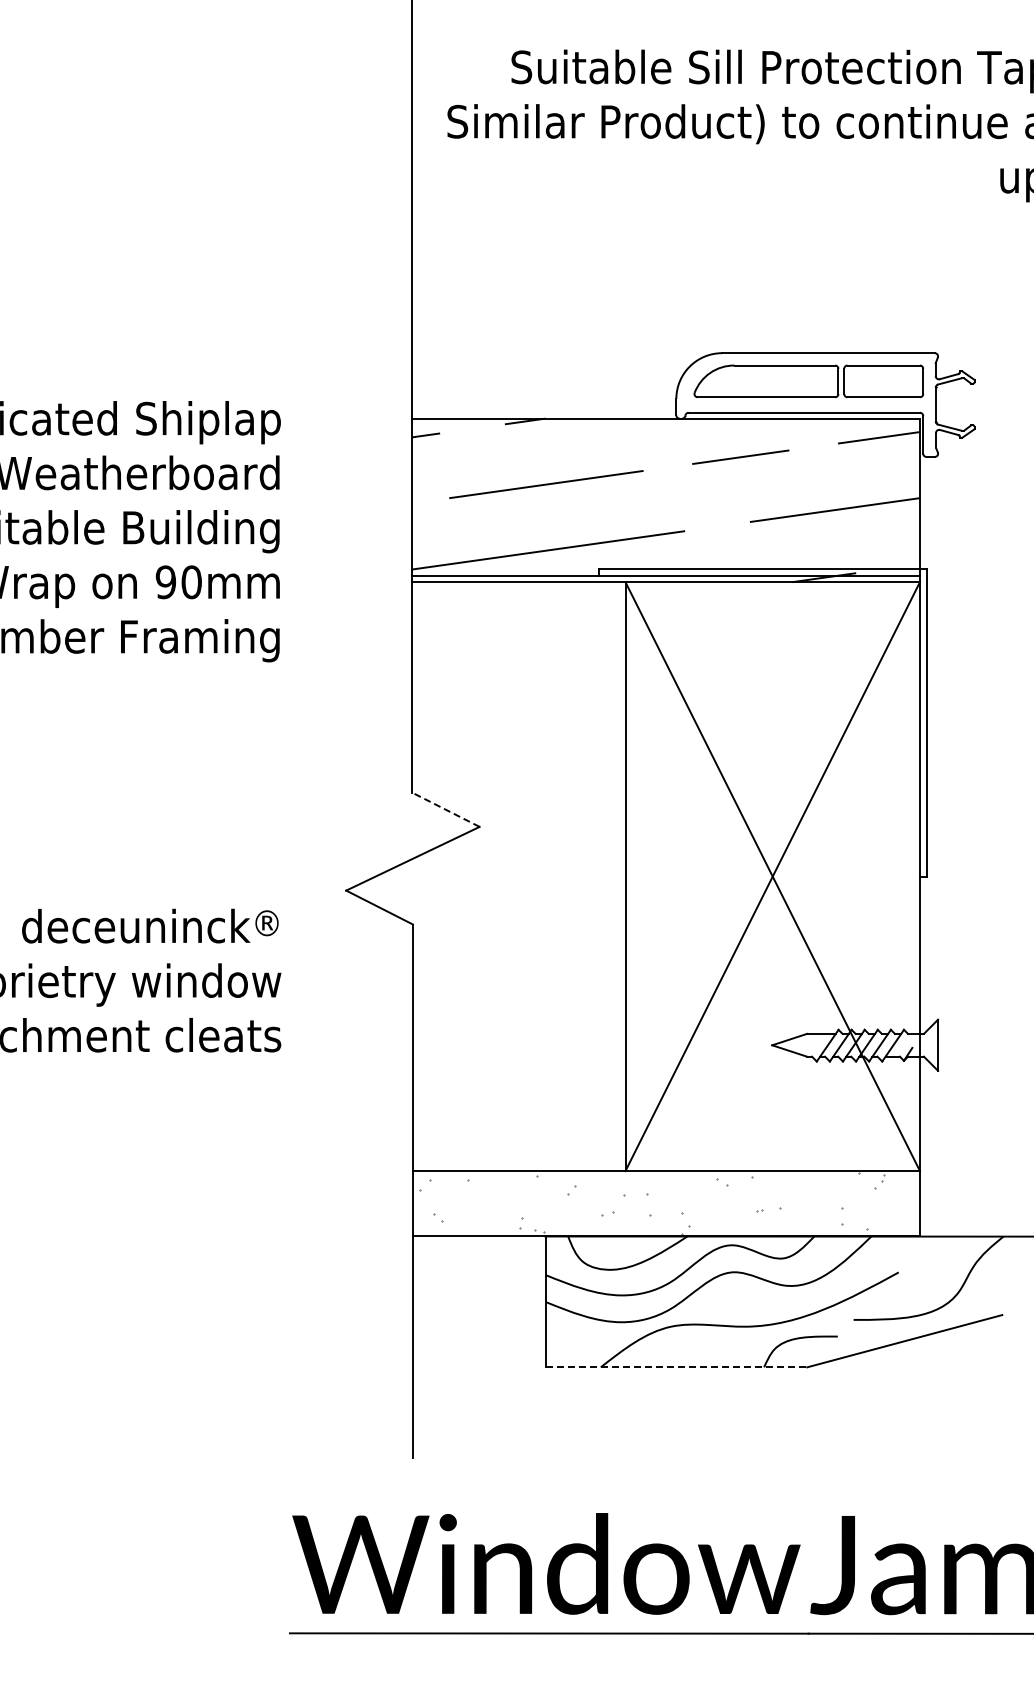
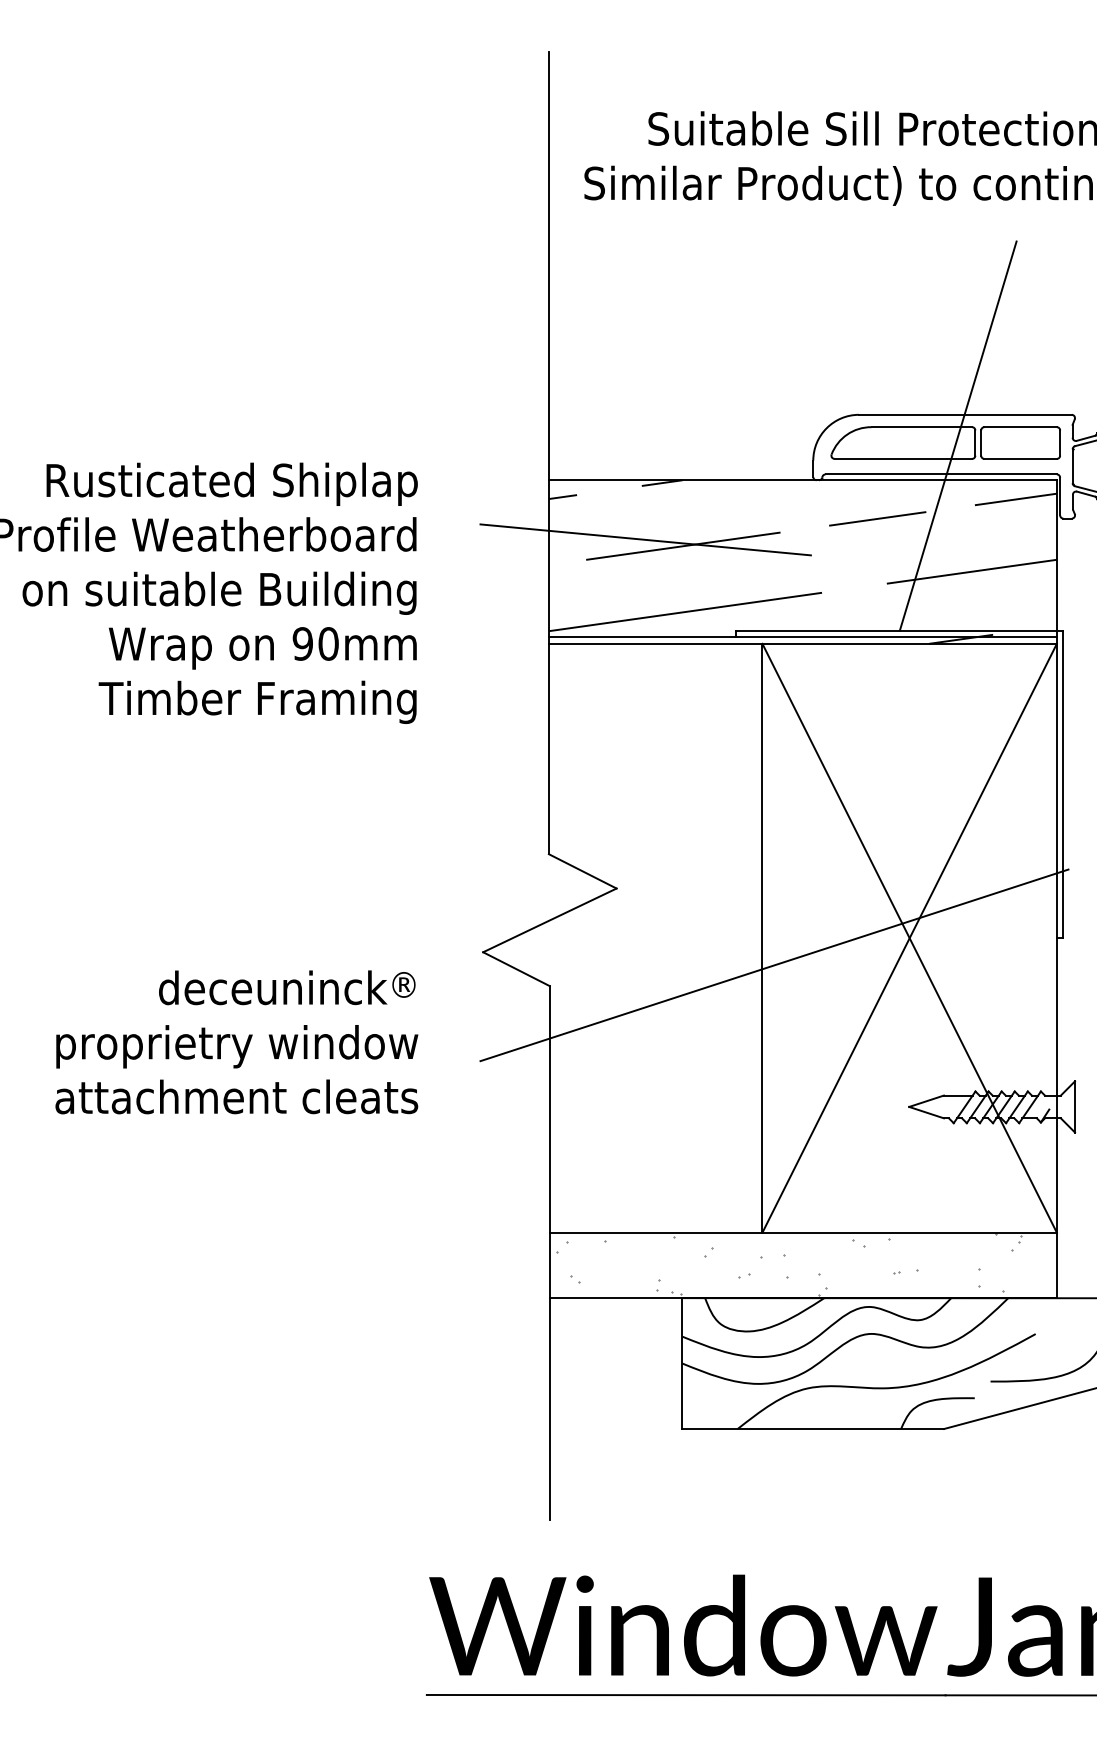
line: (820, 373) -> (957, 435), added
line: (508, 477) -> (645, 539), added
line: (445, 809) -> (582, 871), dashed -> solid
line: (637, 903) -> (774, 965), added
line: (676, 1366) -> (813, 1428), dashed -> solid

